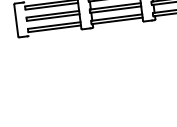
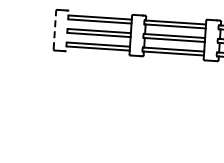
line: (15, 20) -> (54, 29), solid -> dashed

